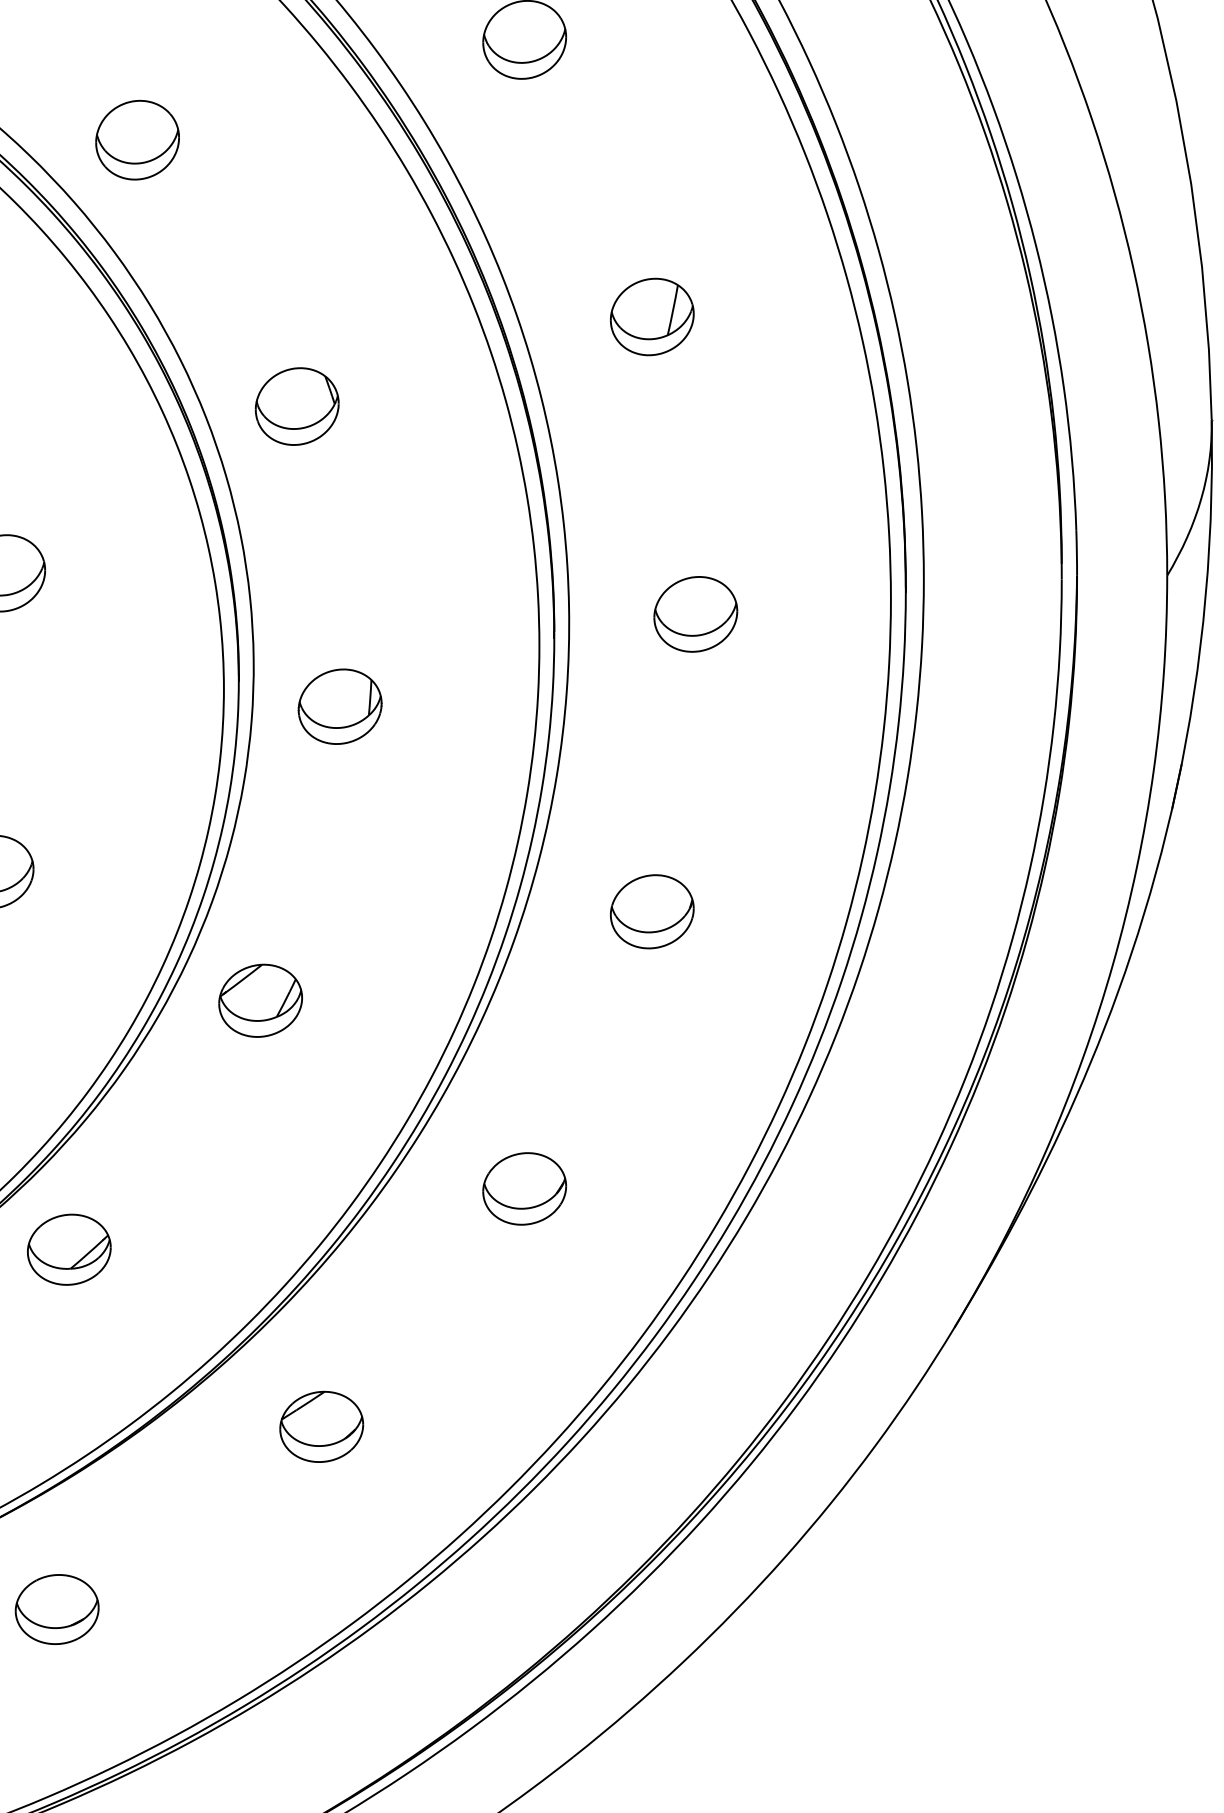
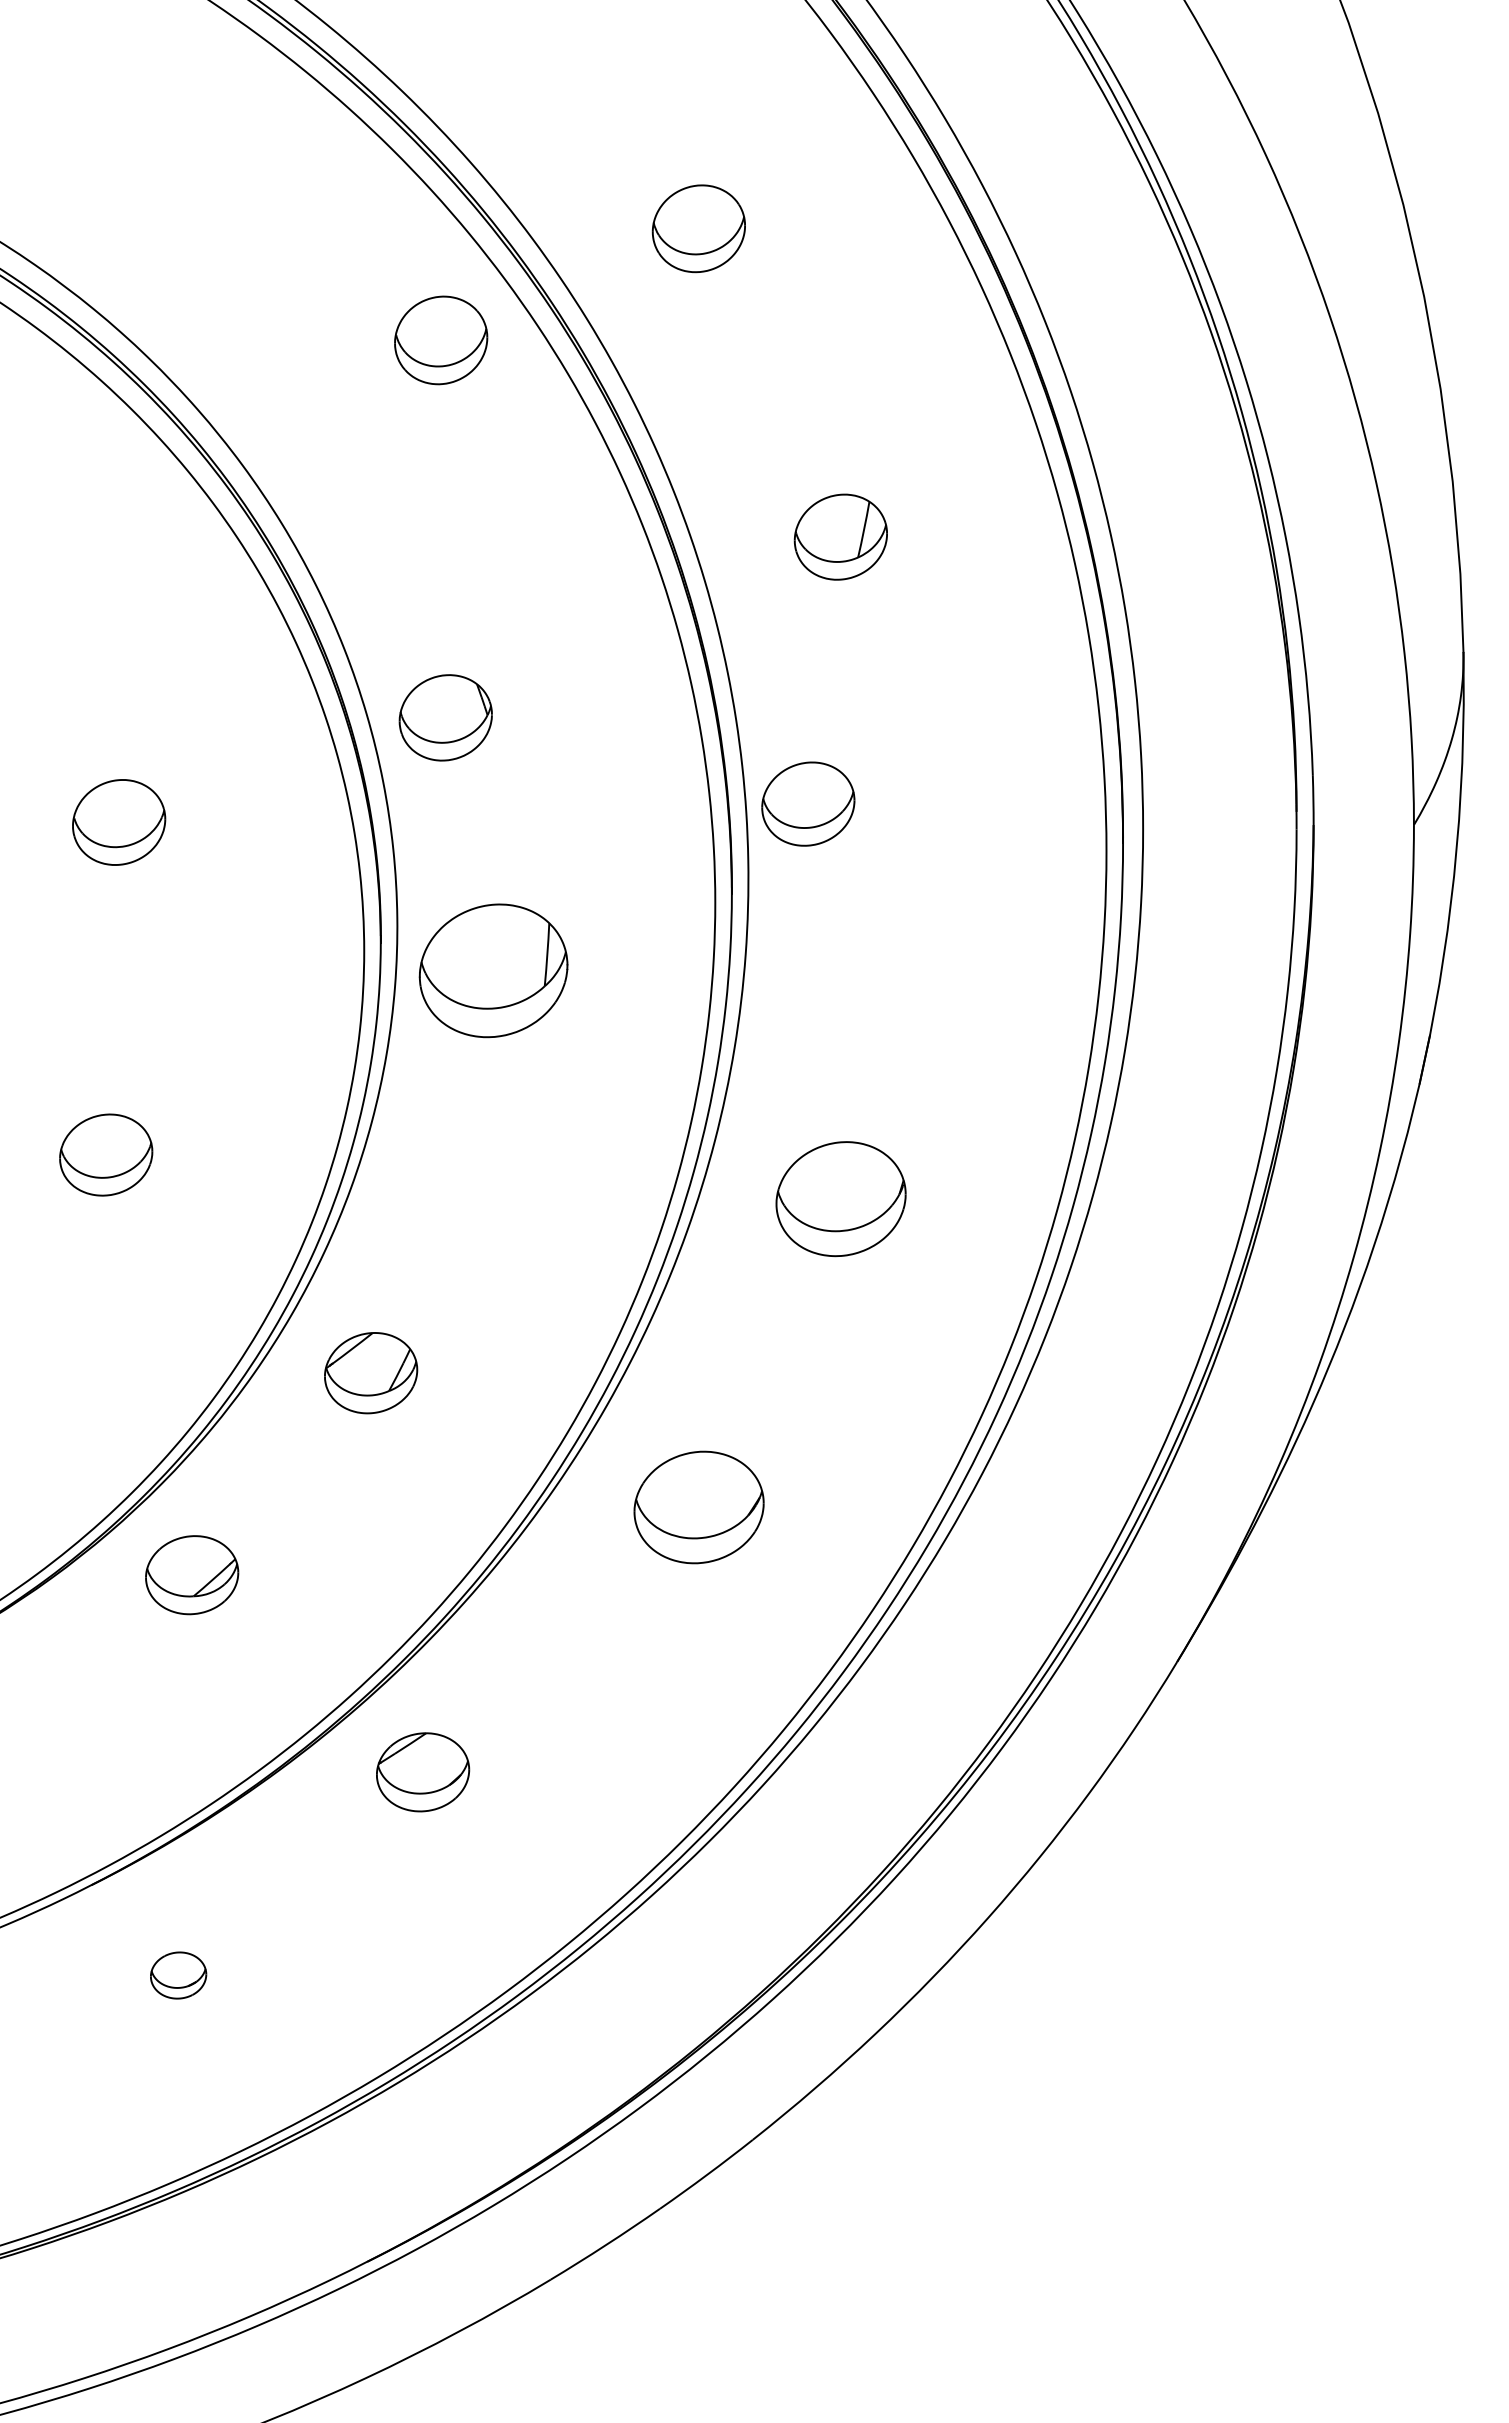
part: (137, 140) -> (441, 340), moved
part: (296, 406) -> (445, 717), moved
part: (695, 613) -> (808, 803), moved
part: (340, 706) -> (493, 970), size x1.6
part: (651, 911) -> (840, 1198), size x1.4
part: (261, 1001) -> (371, 1373), moved
part: (524, 1188) -> (698, 1507), size x1.4
part: (322, 1427) -> (423, 1772), moved
part: (57, 1609) -> (178, 1975), size x0.6

